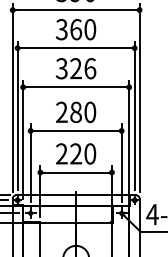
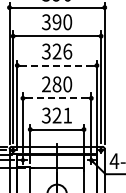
text: (75, 29) -> (56, 22), 360 -> 390
line: (76, 87) -> (57, 65), solid -> dashed
line: (76, 131) -> (57, 98), solid -> dashed
text: (75, 153) -> (56, 115), 220 -> 321

